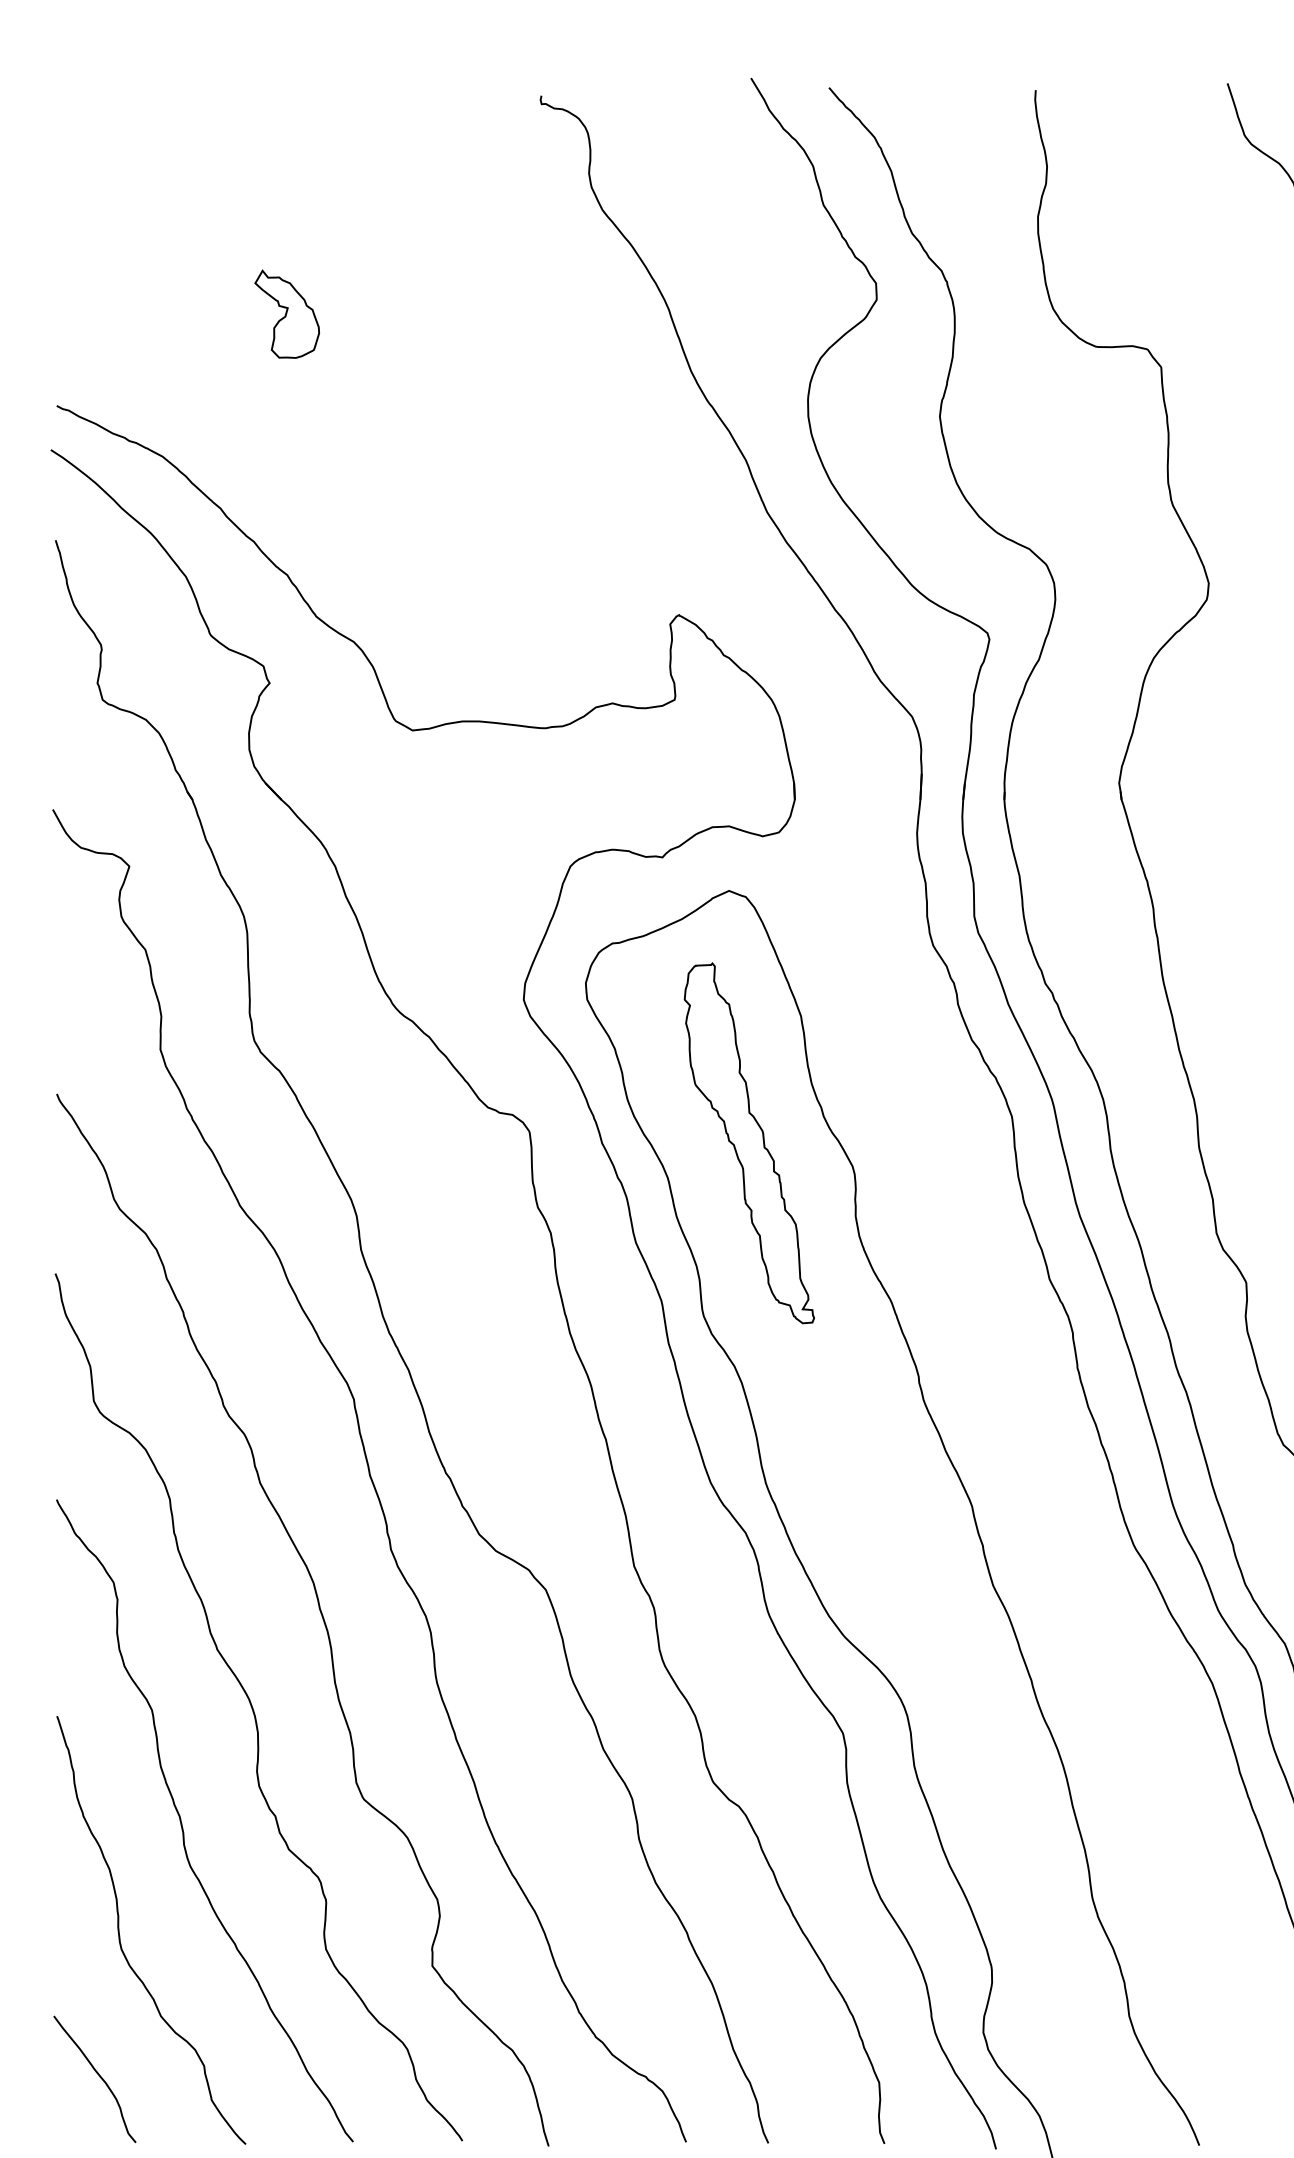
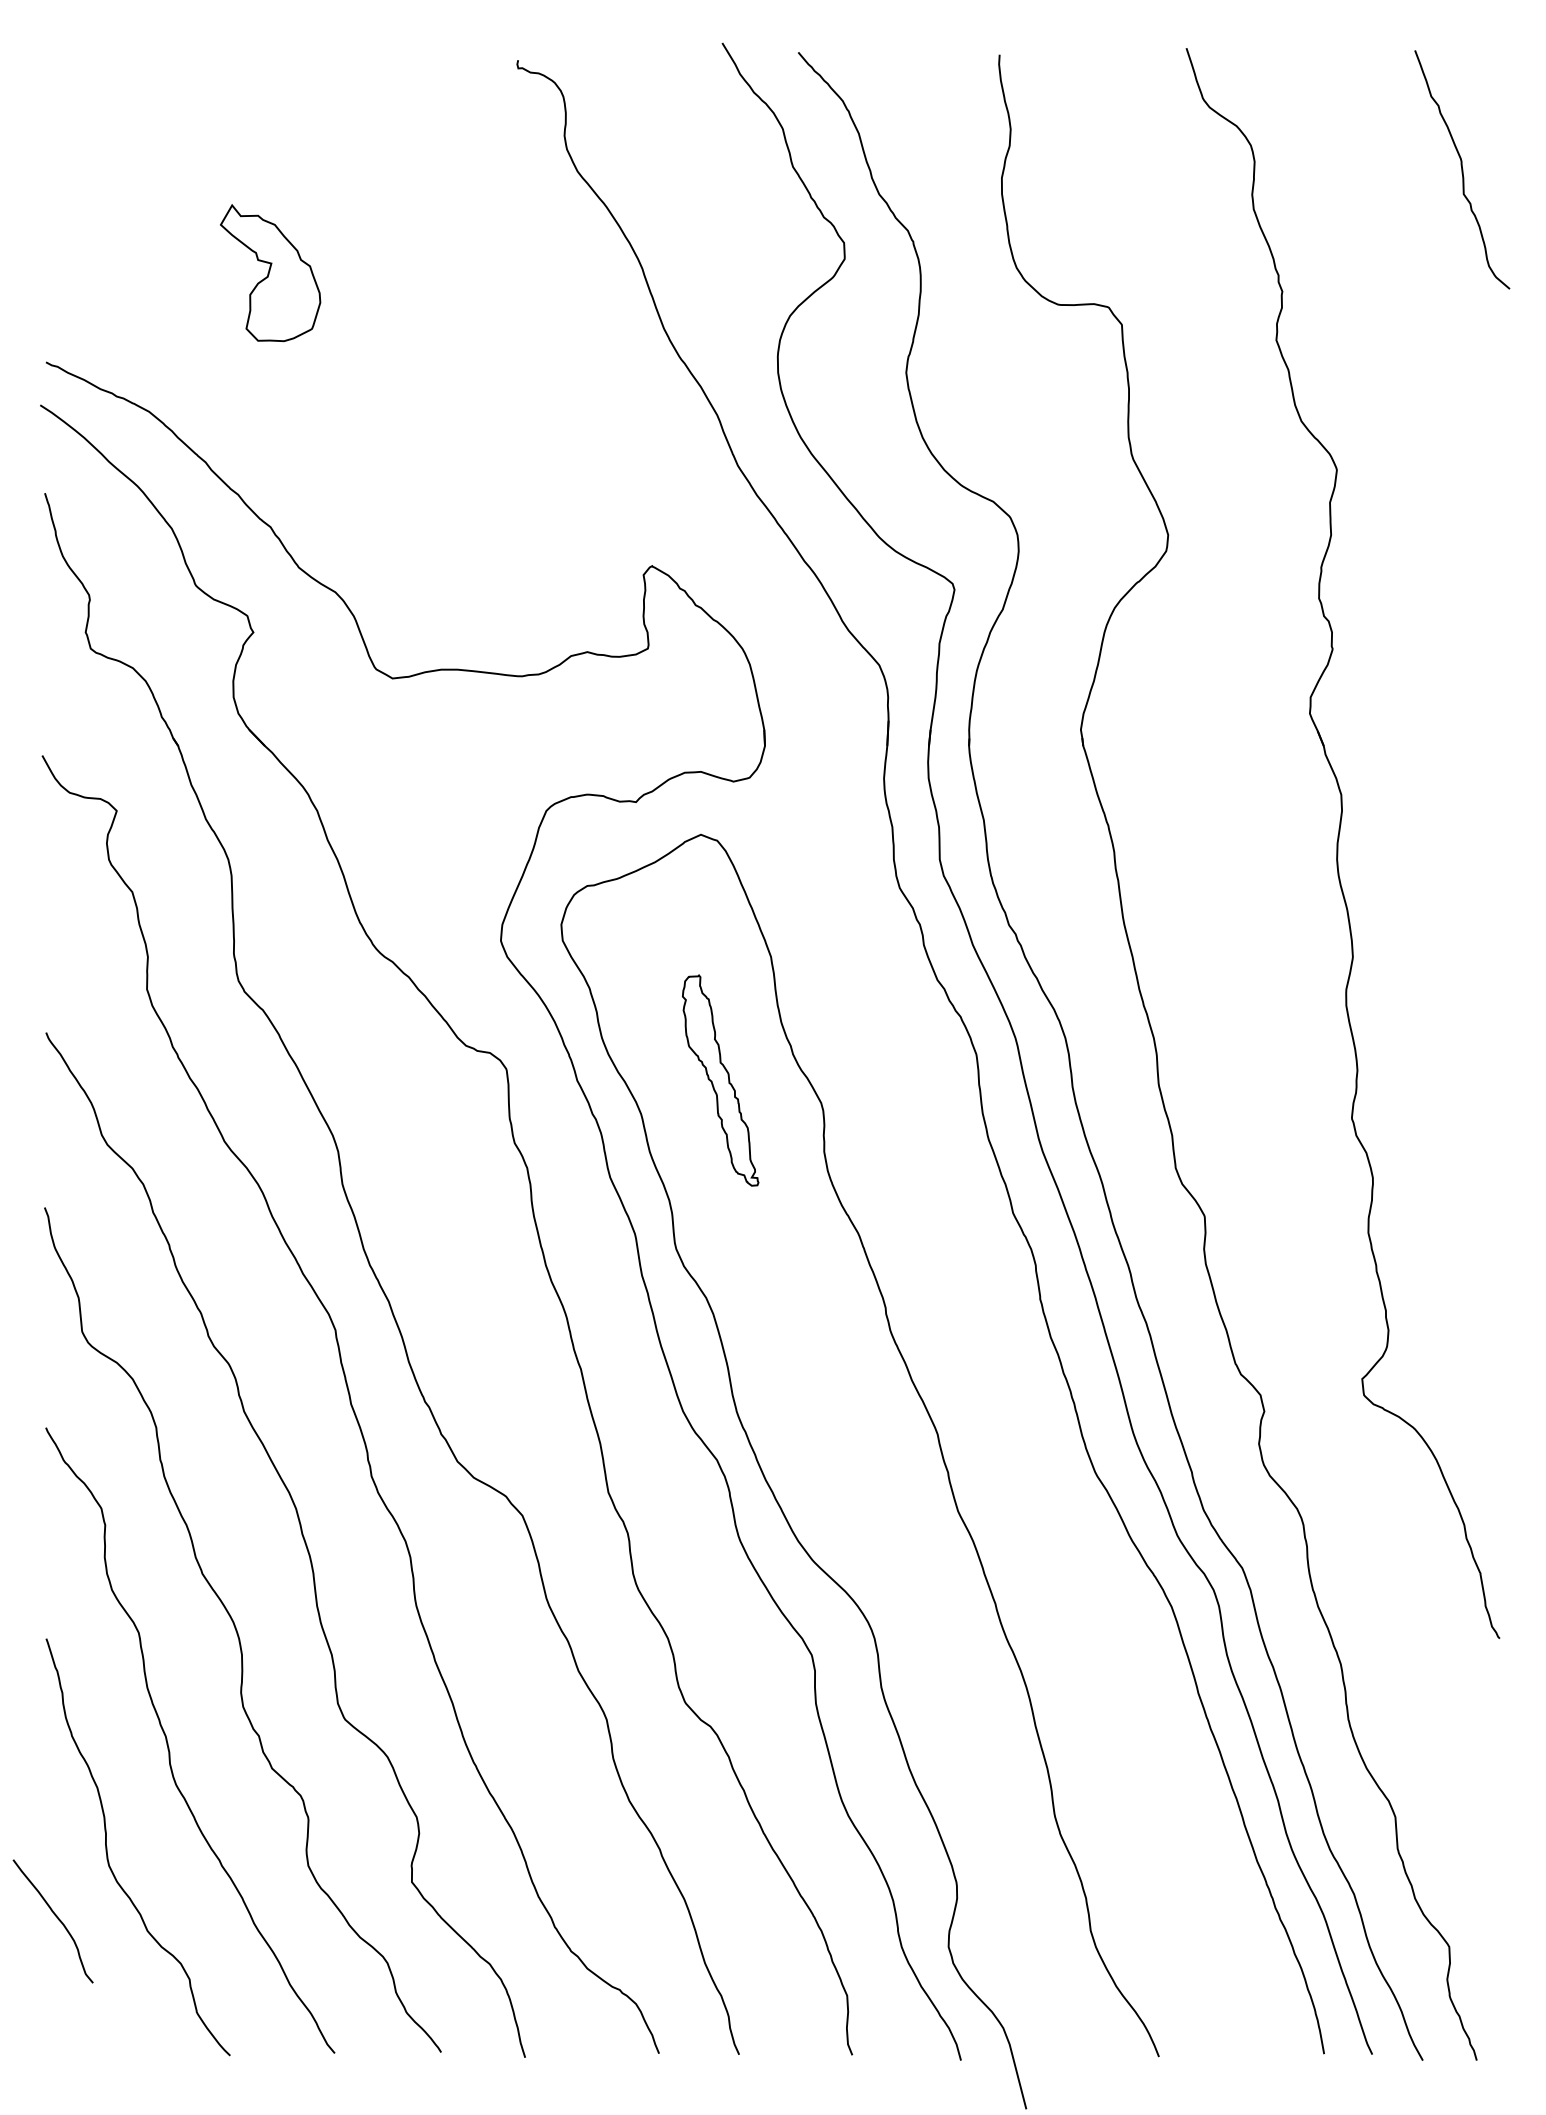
part: (287, 313) -> (270, 272), size x1.6
part: (749, 1143) -> (720, 1080), size x0.6
curve: (99, 2077) -> (57, 1919), moved

